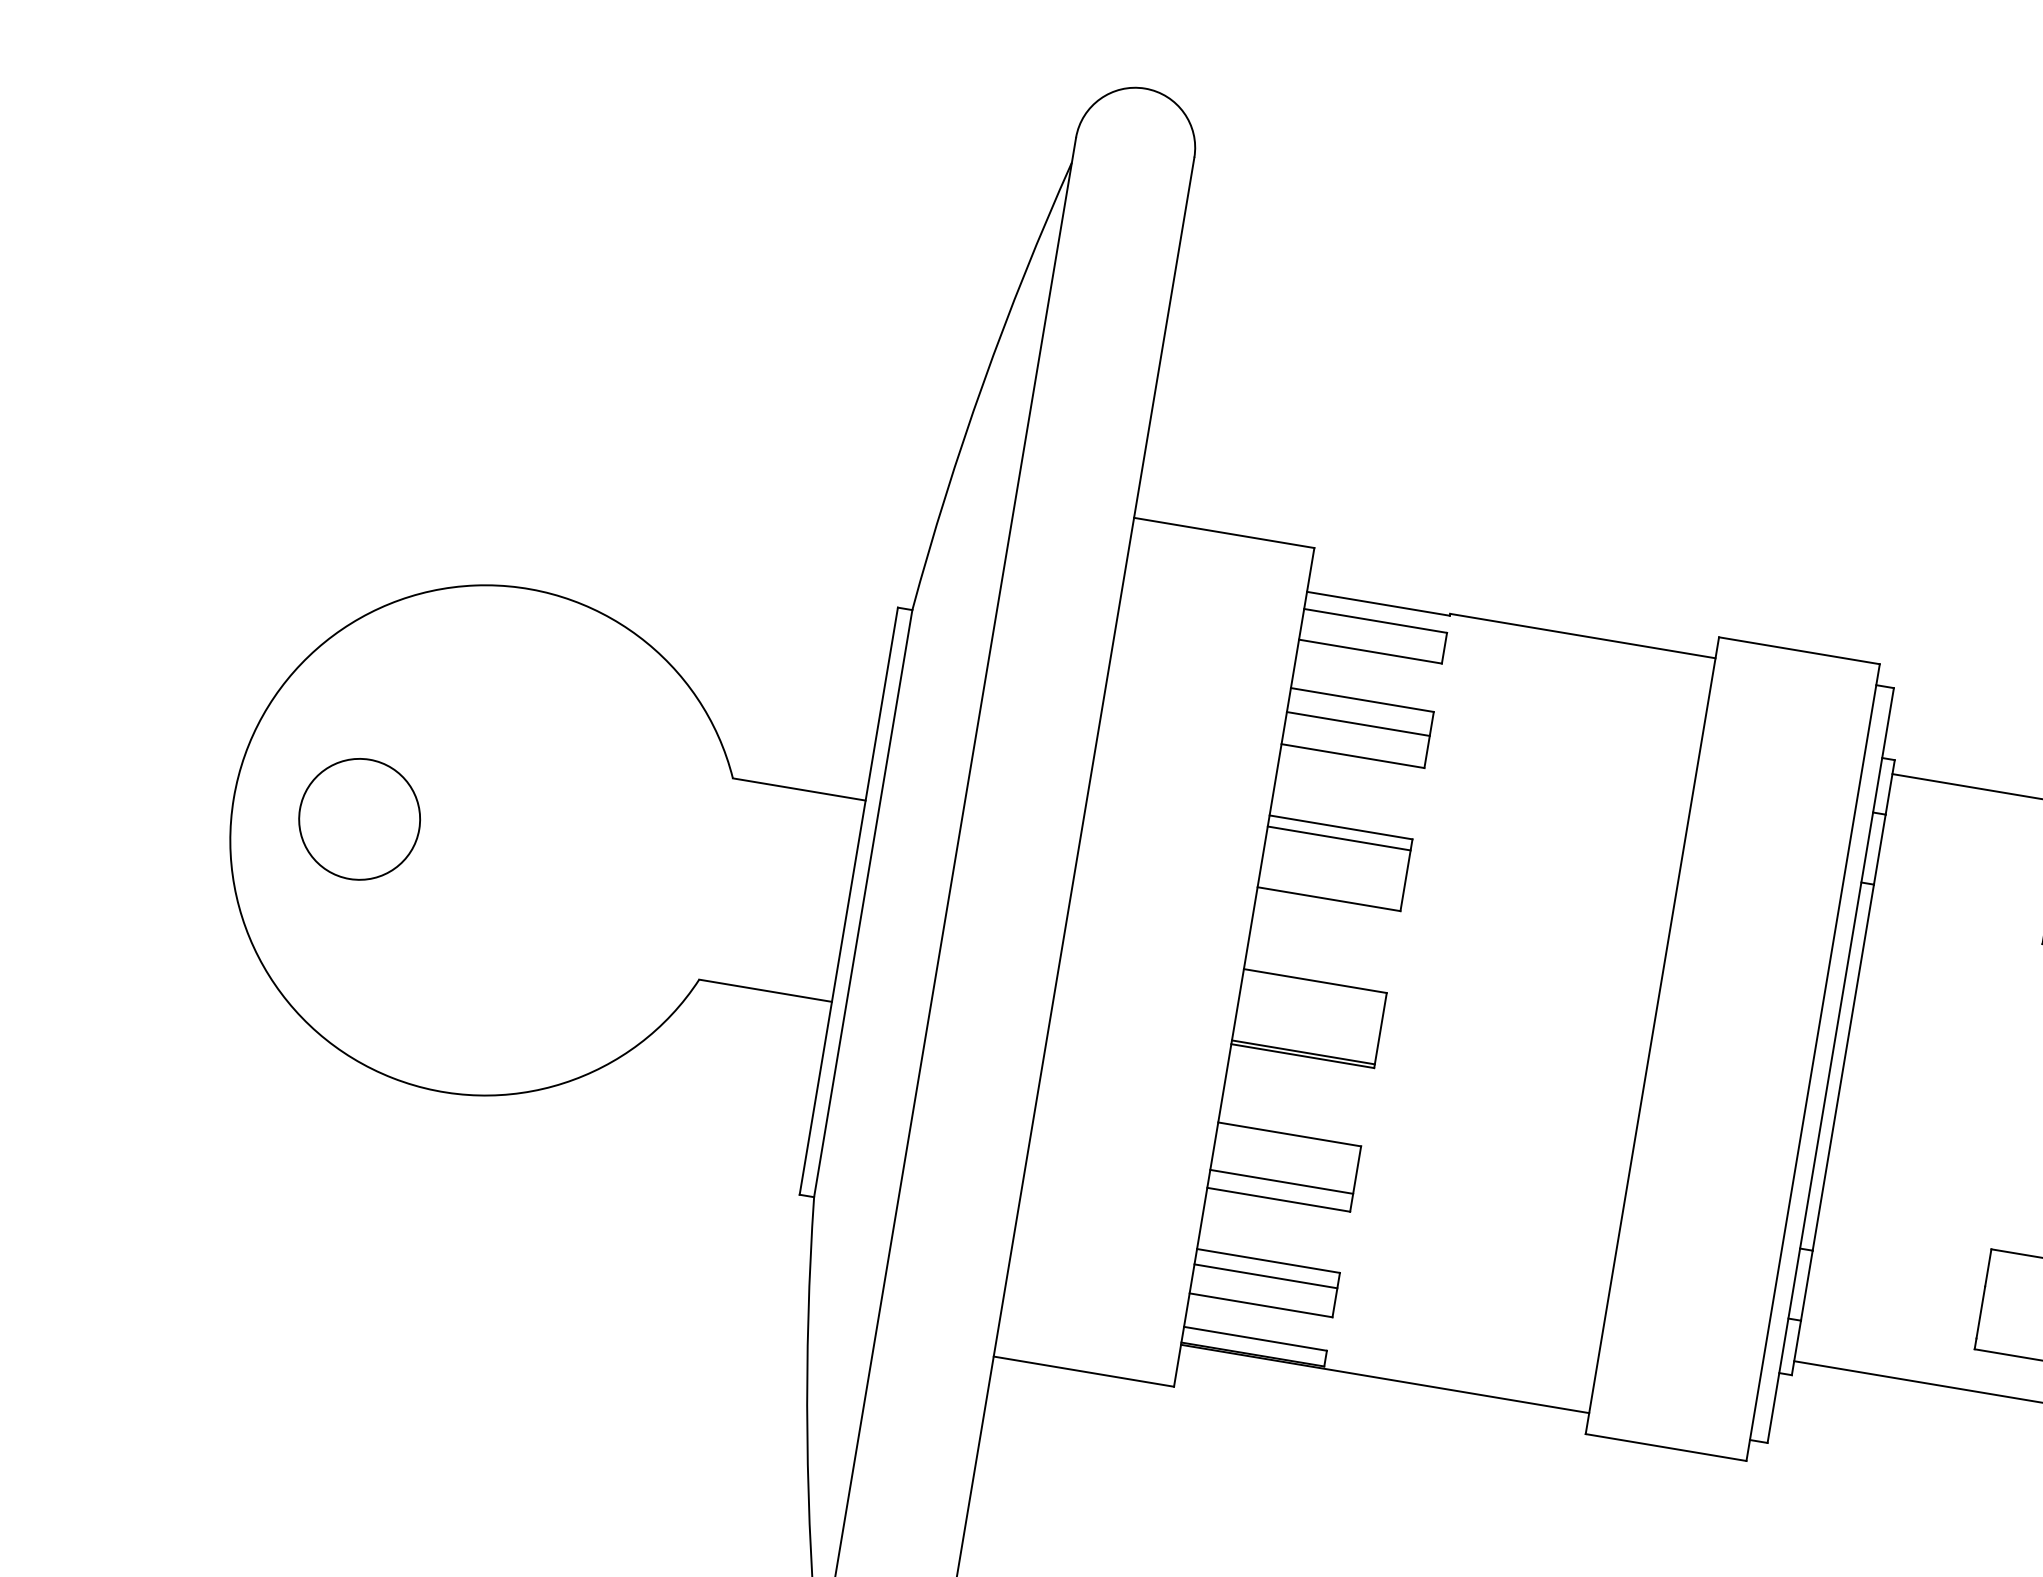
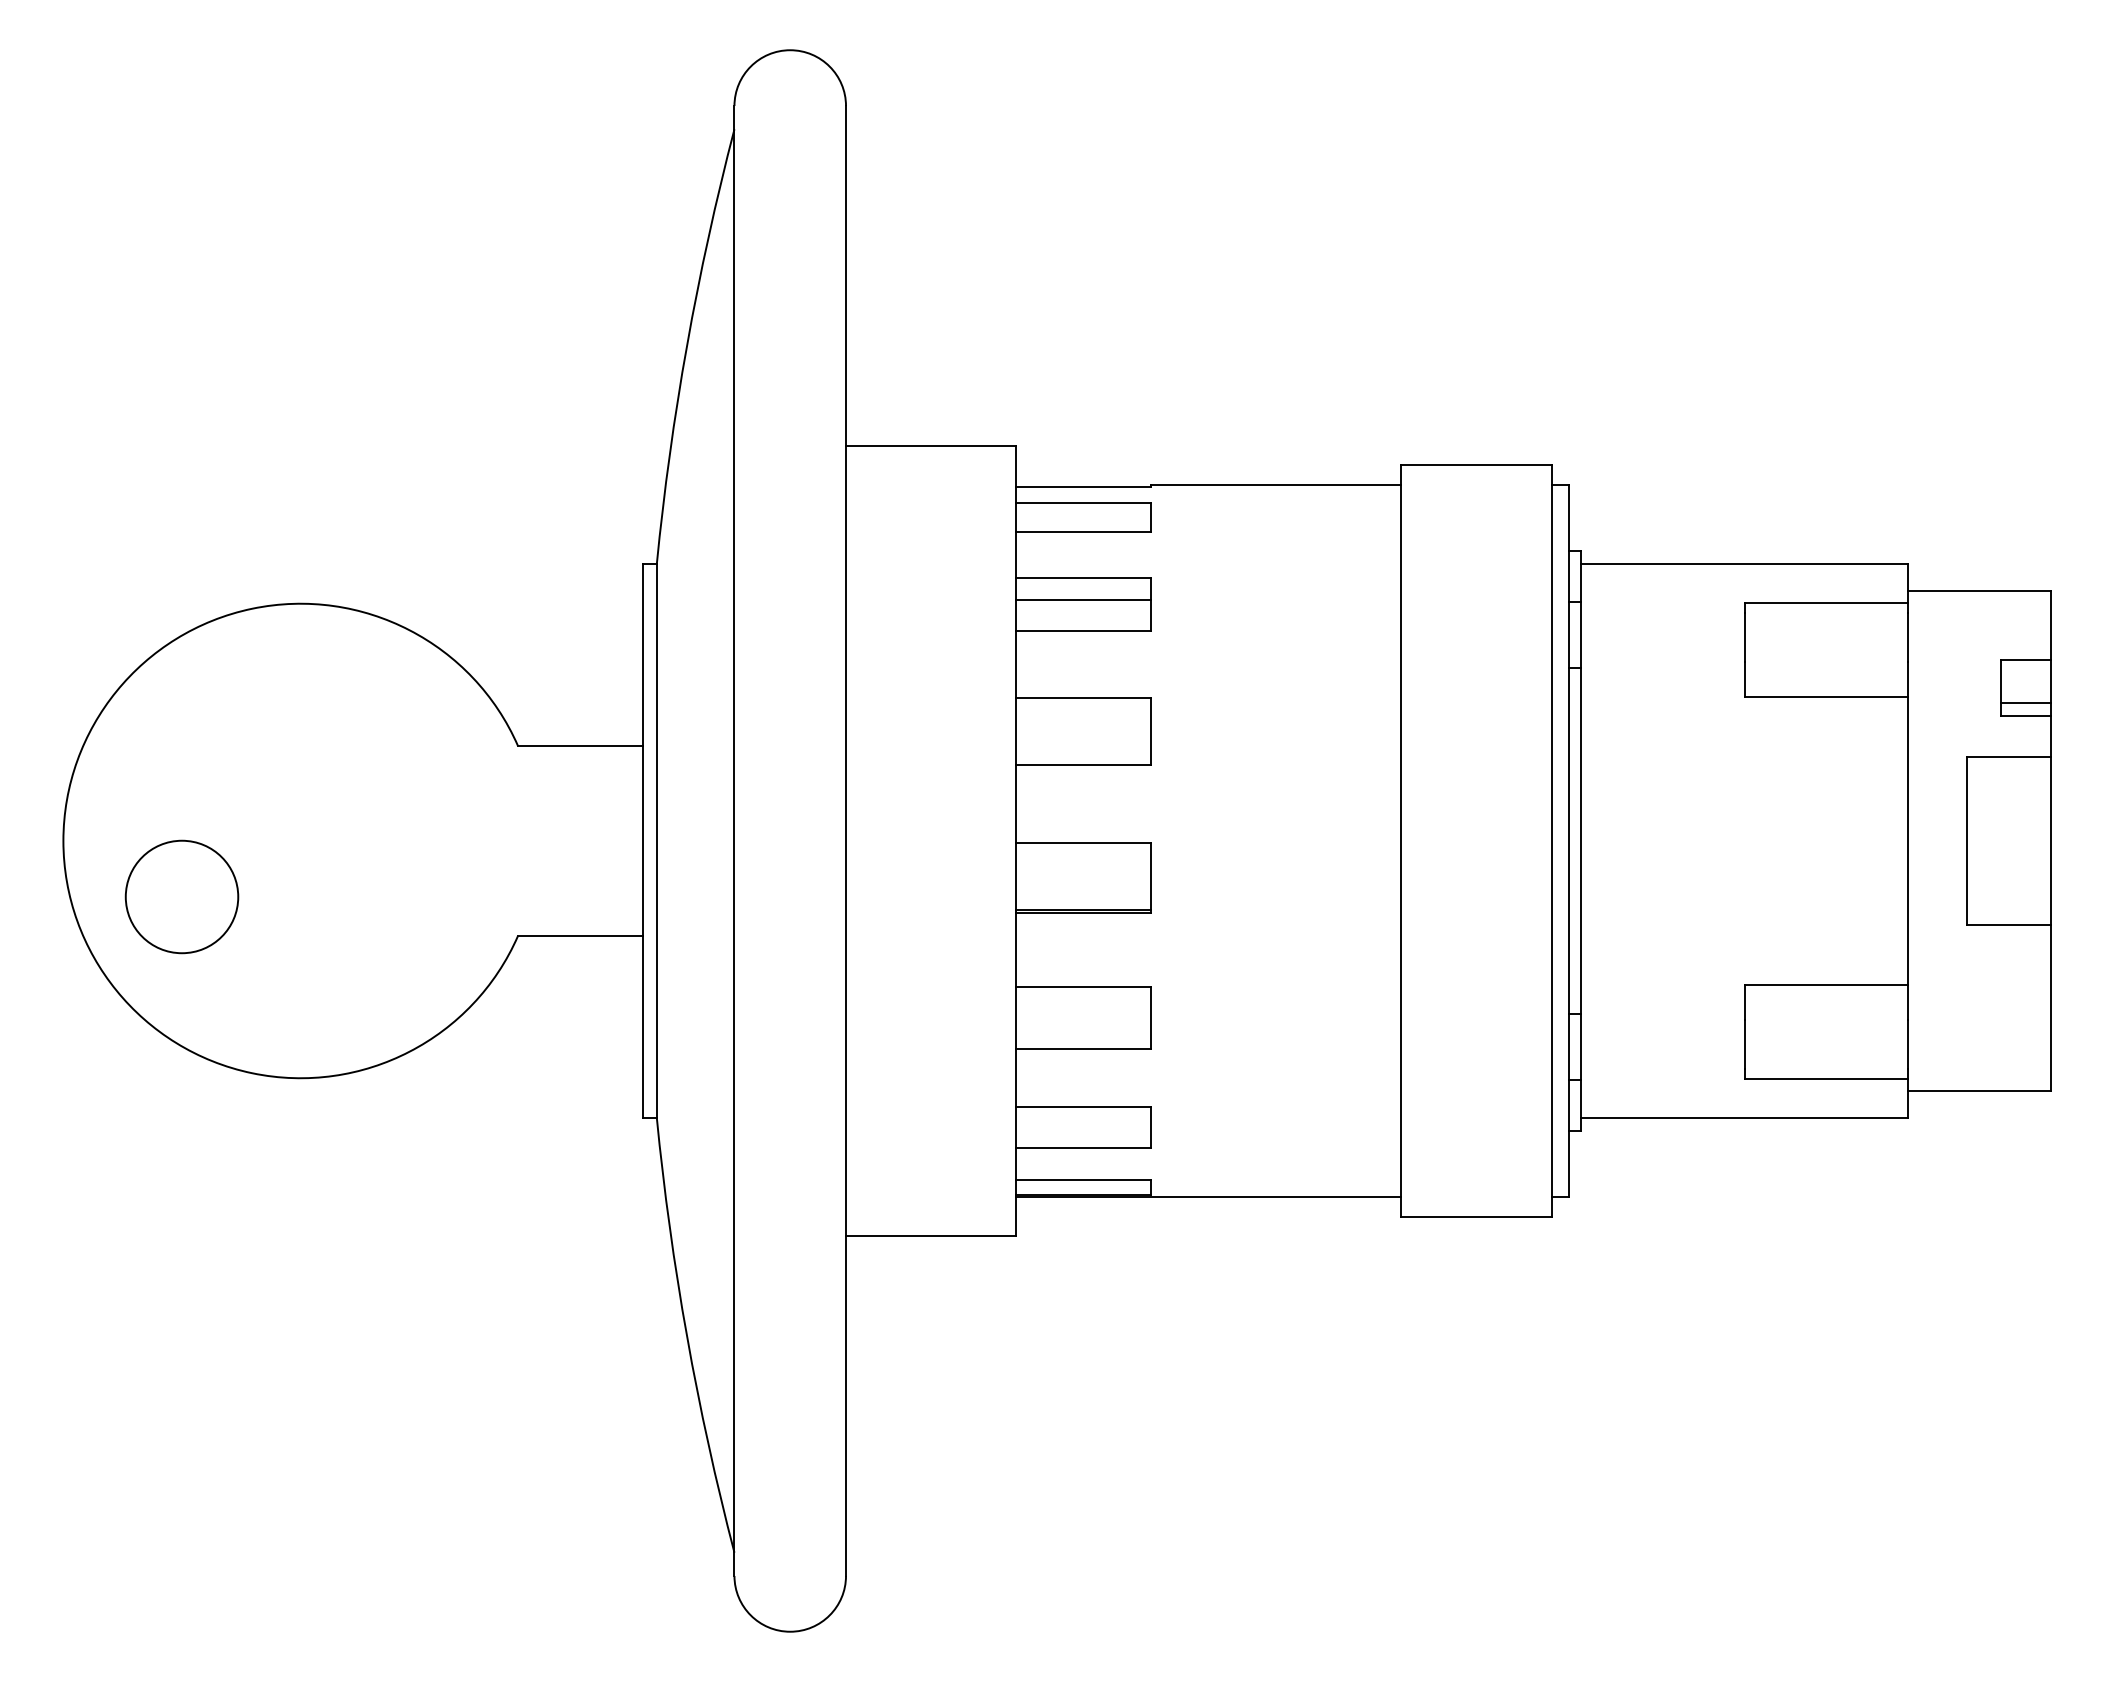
circle: (359, 818) -> (181, 896), moved
line: (1339, 838) -> (1083, 708), removed
line: (1281, 1181) -> (1083, 1031), removed
line: (1266, 1276) -> (1083, 1121), removed

